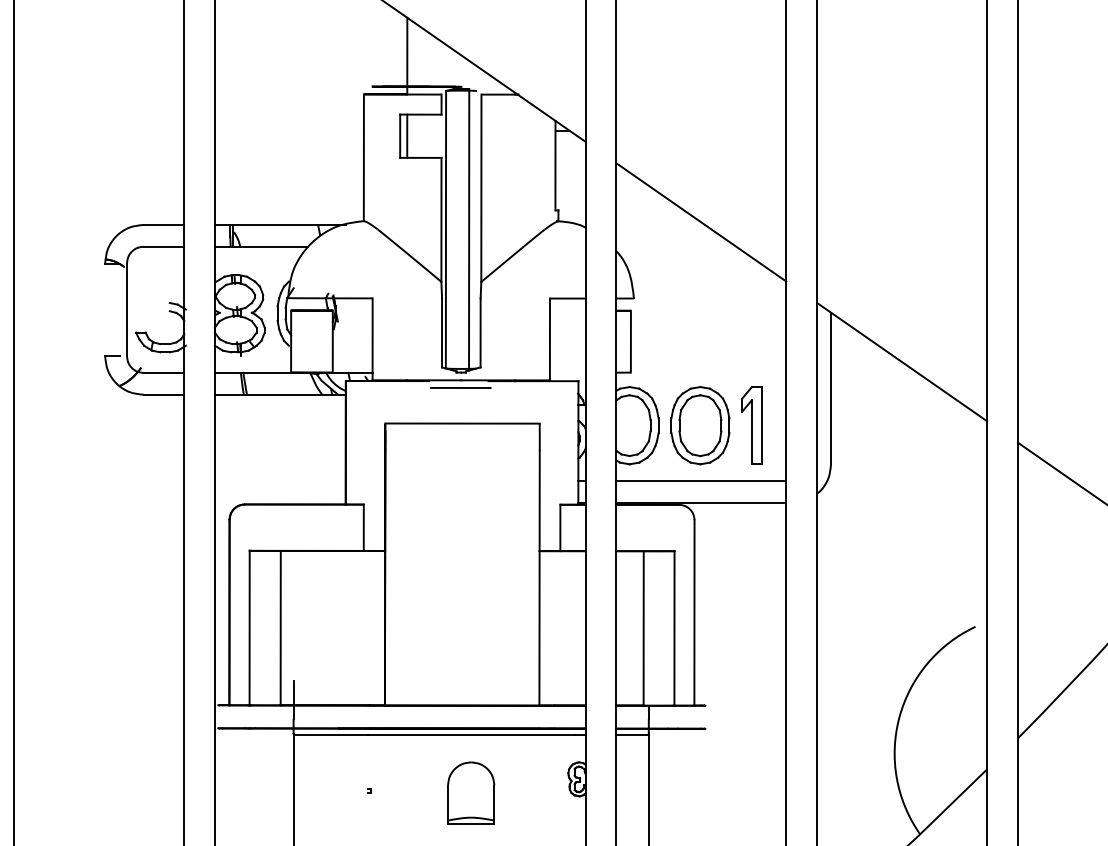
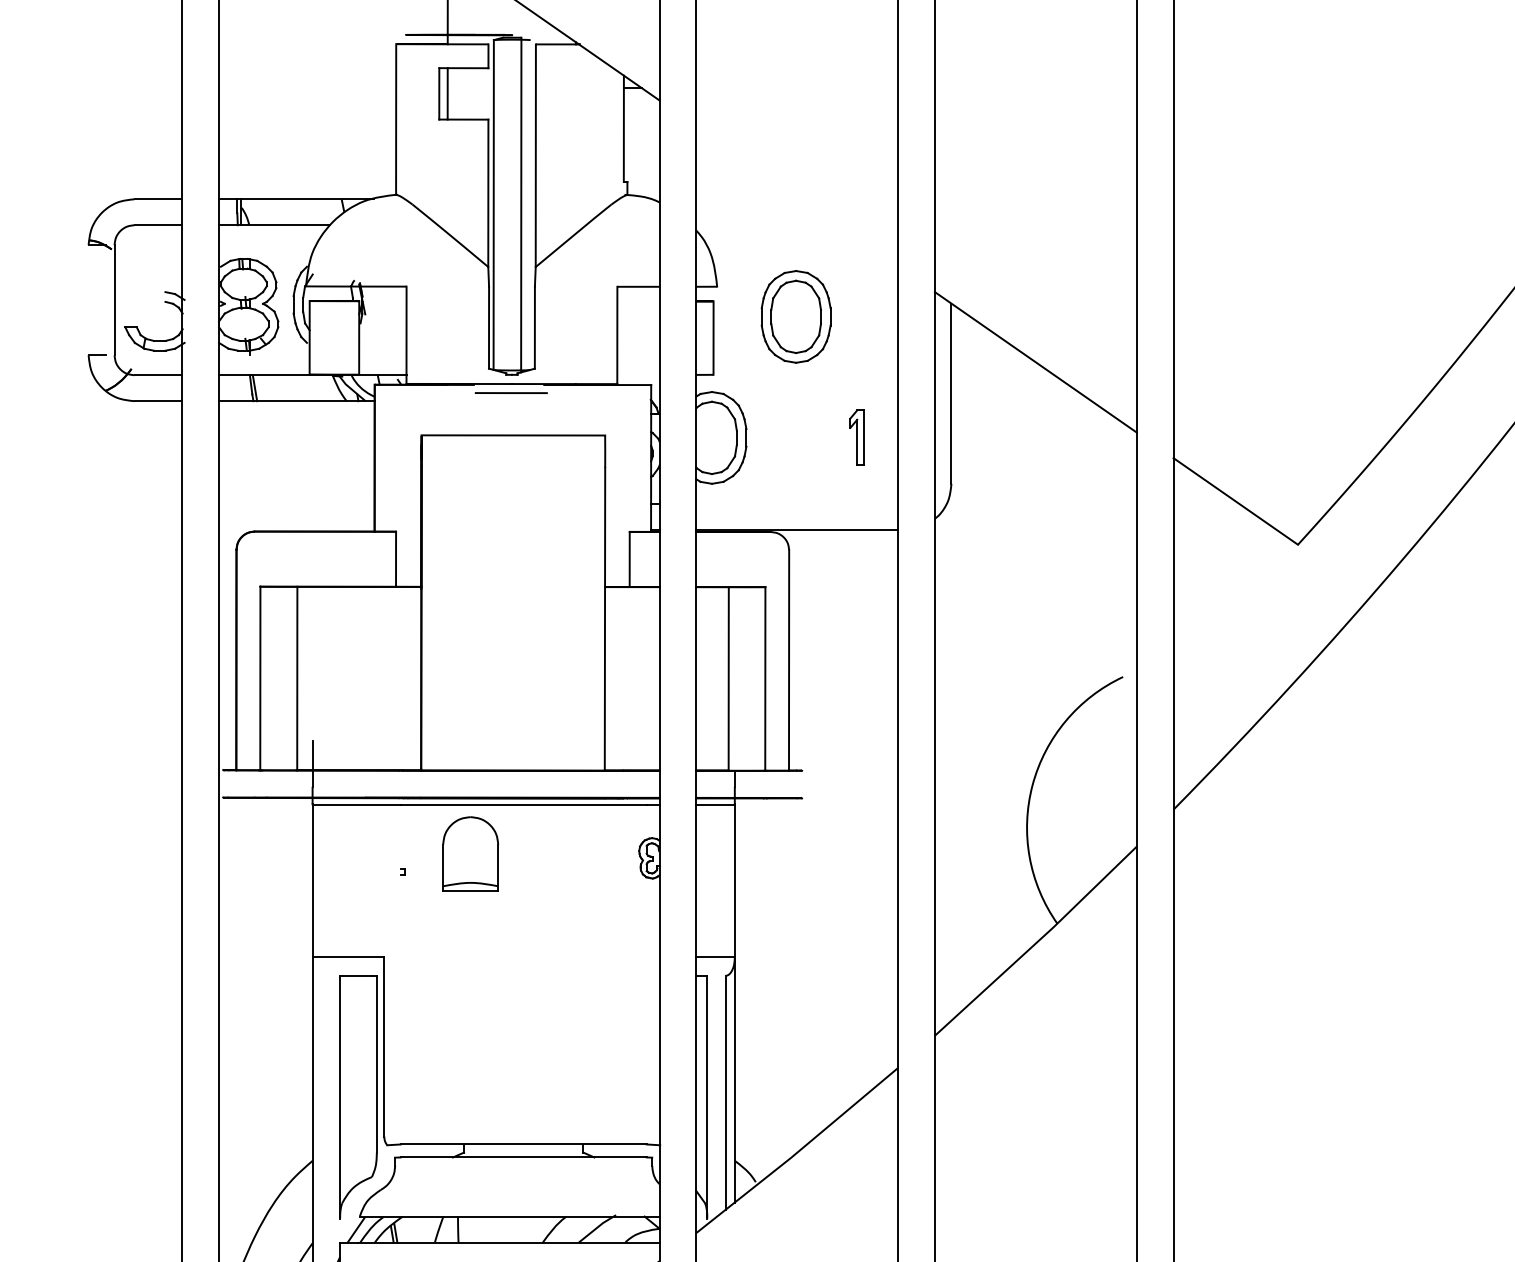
line: (701, 222) -> (797, 196), removed
part: (699, 425) -> (795, 316), moved
part: (751, 425) -> (856, 437), size x0.6
line: (701, 480) -> (797, 503), removed
part: (471, 792) -> (470, 853), moved

